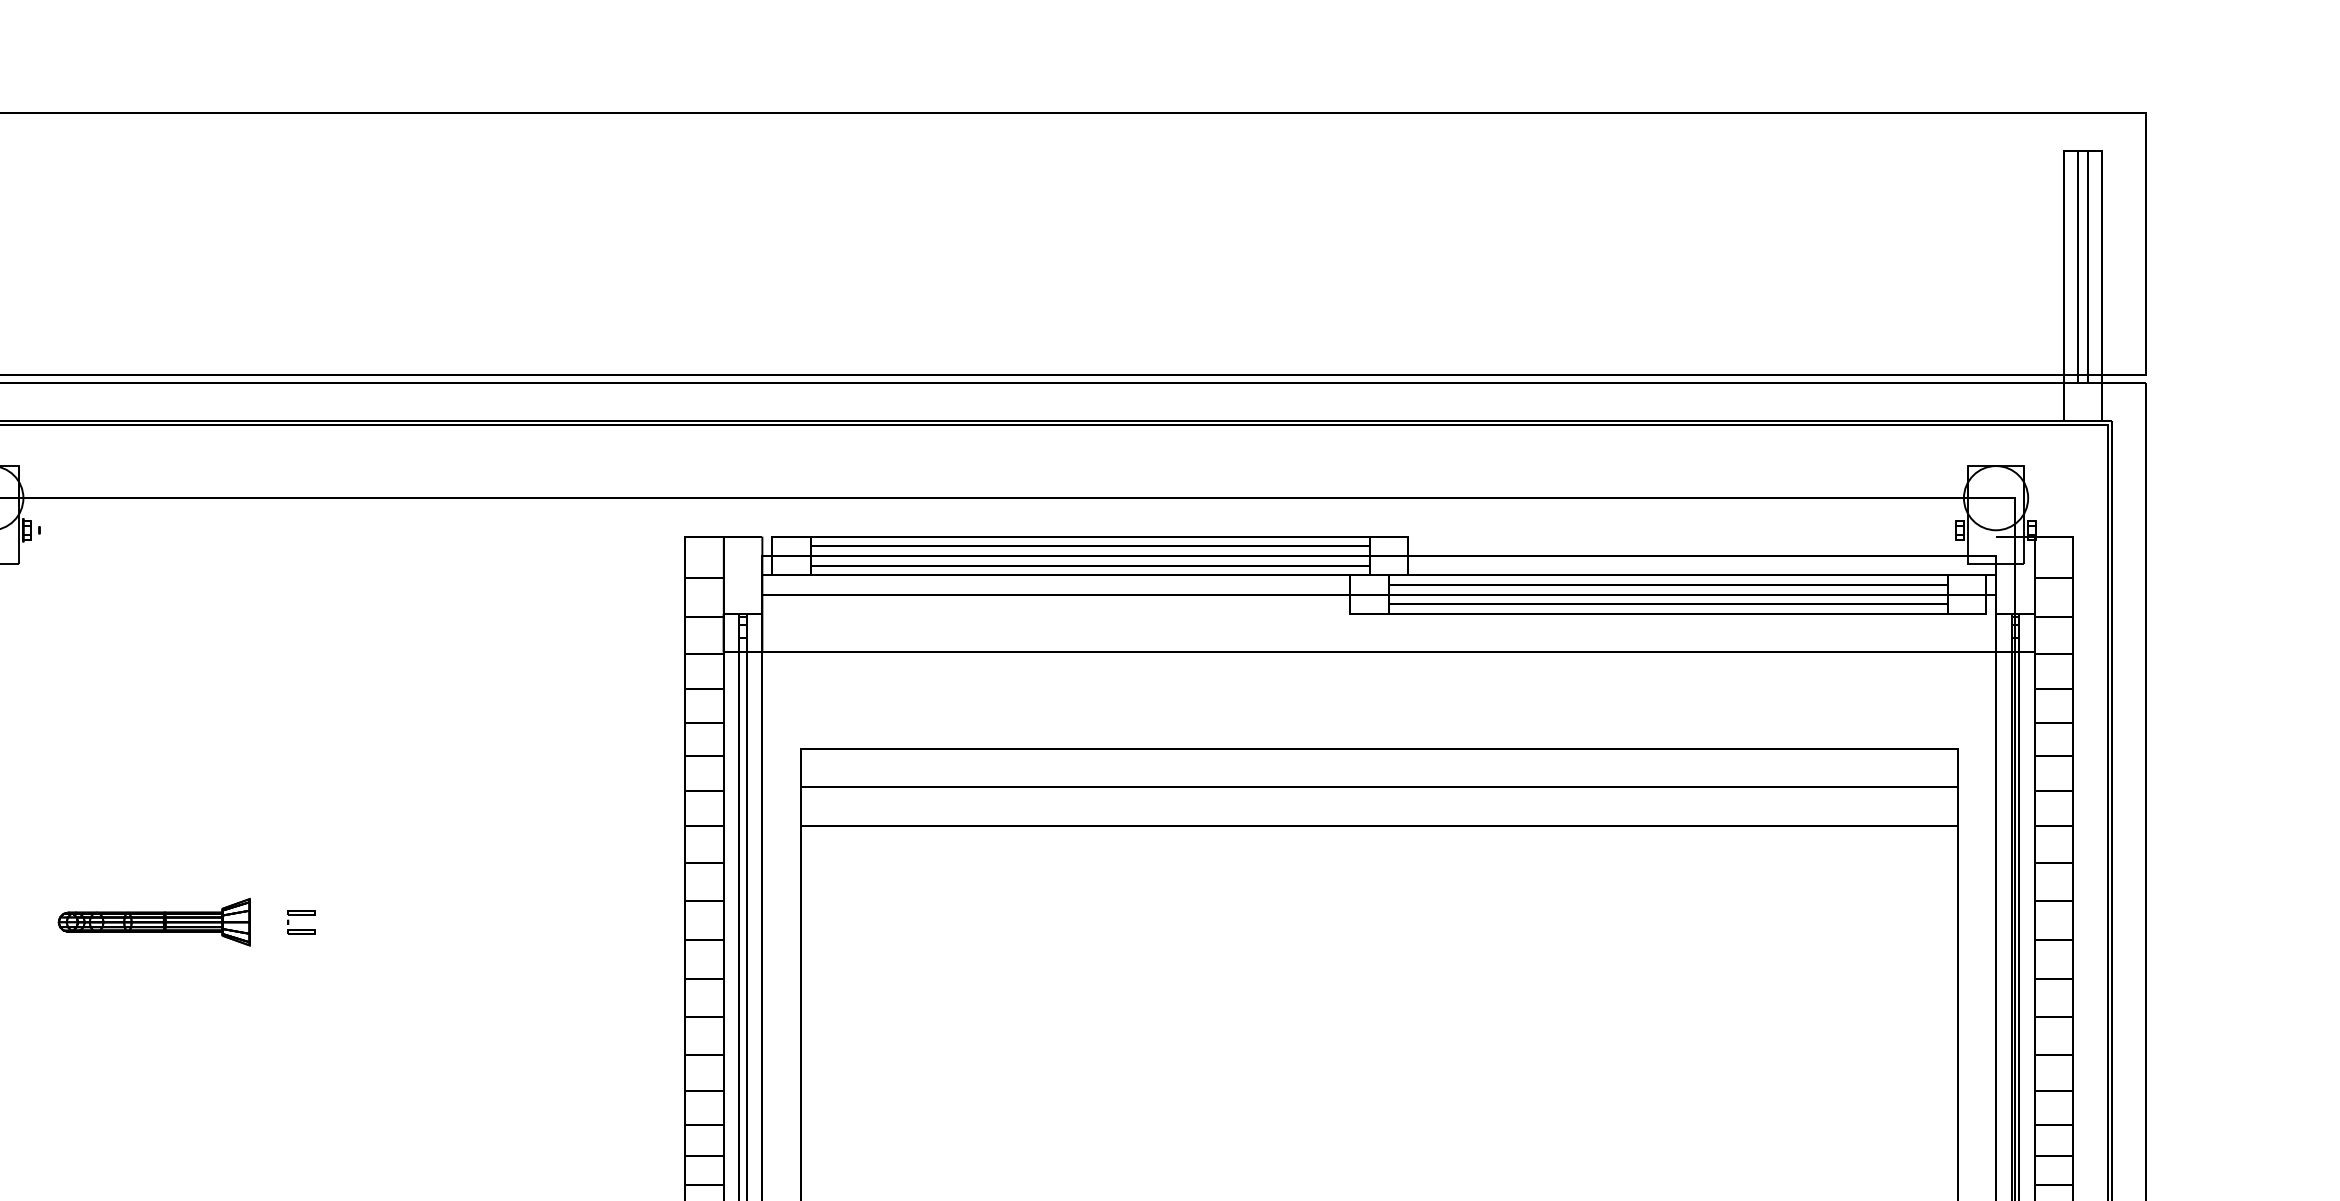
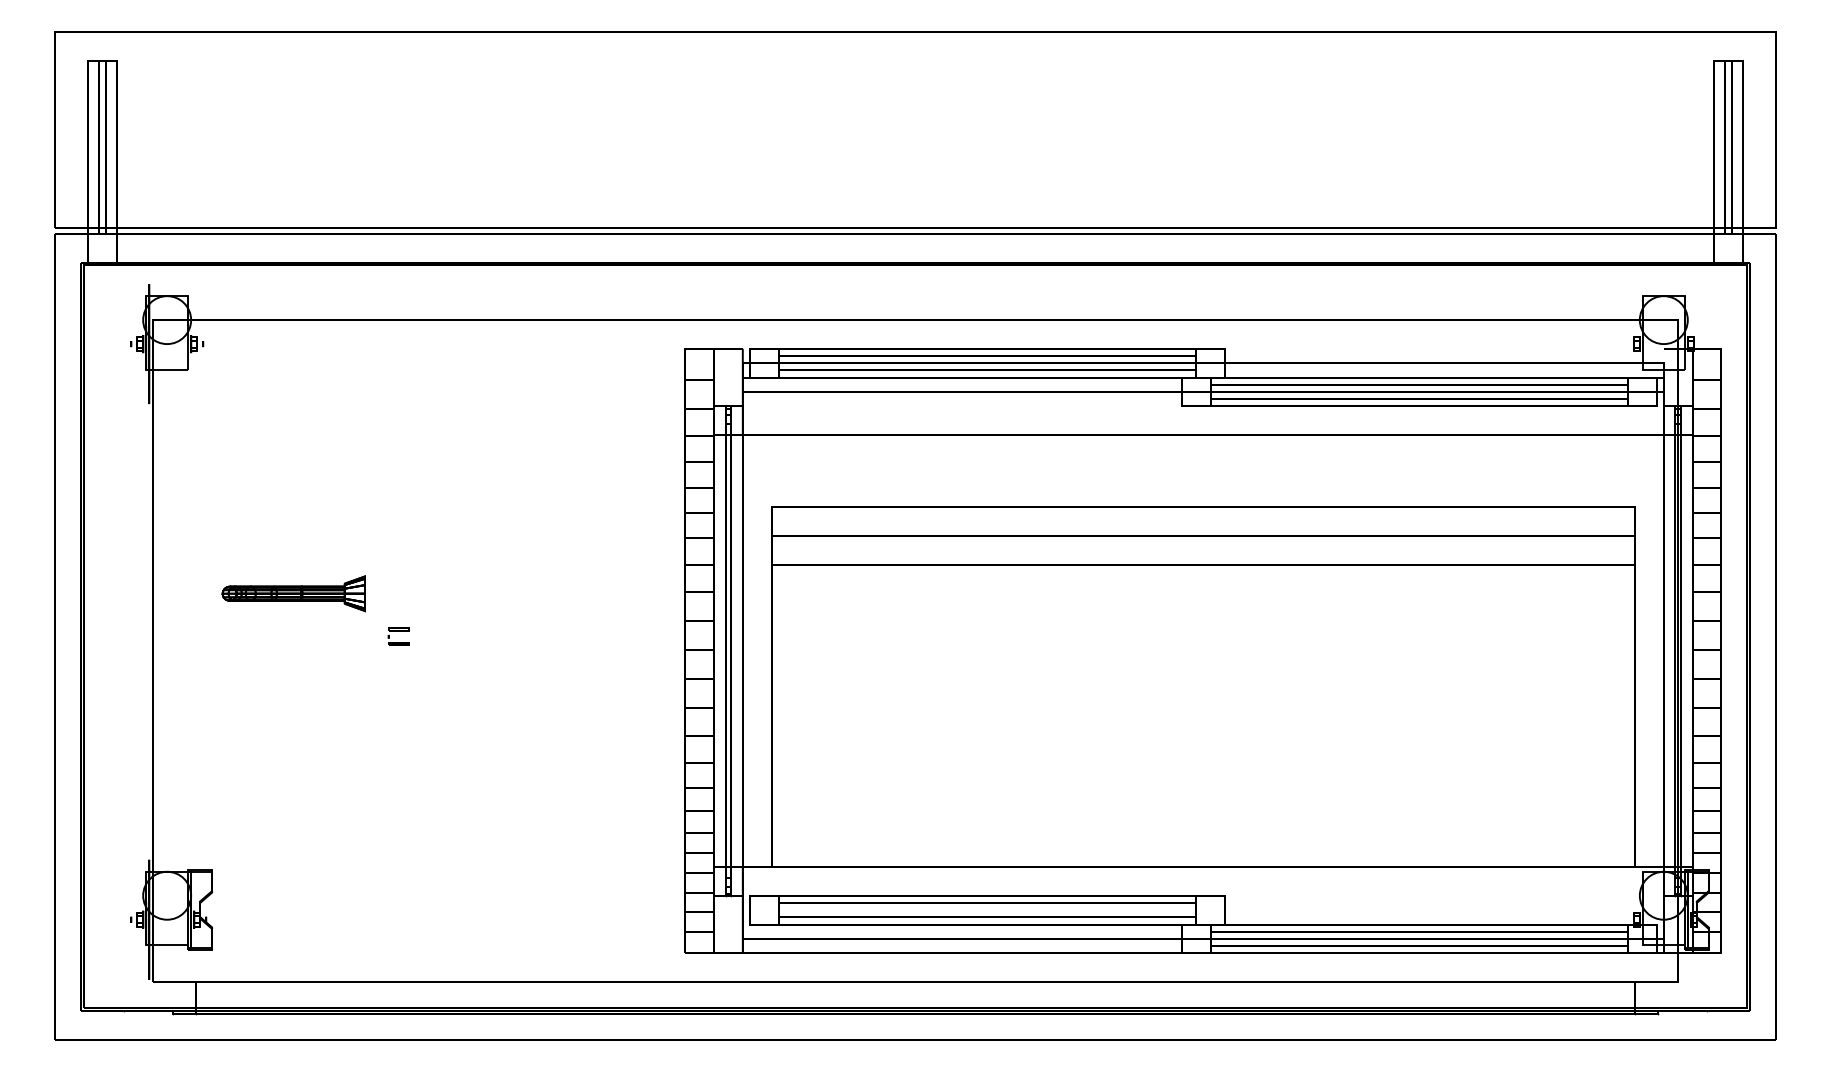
part: (153, 921) -> (293, 593), moved

